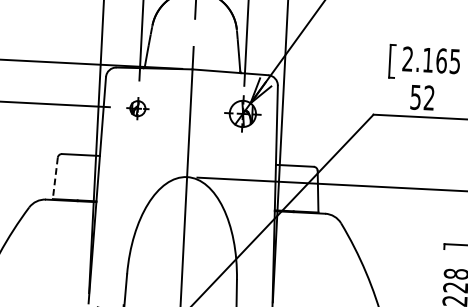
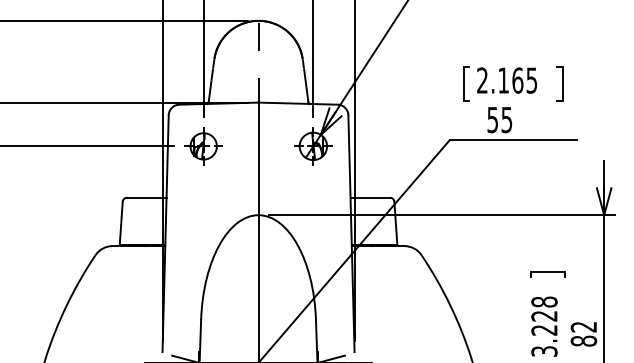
text: (428, 97) -> (506, 119), 52 -> 55
part: (137, 108) -> (203, 146), size x1.67
line: (55, 178) -> (121, 223), dashed -> solid

